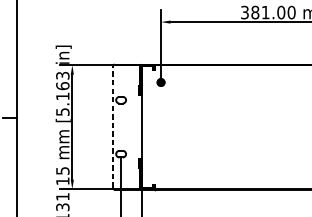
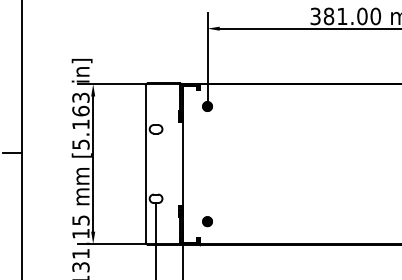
line: (112, 126) -> (145, 163), dashed -> solid
part: (161, 171) -> (207, 221), added

